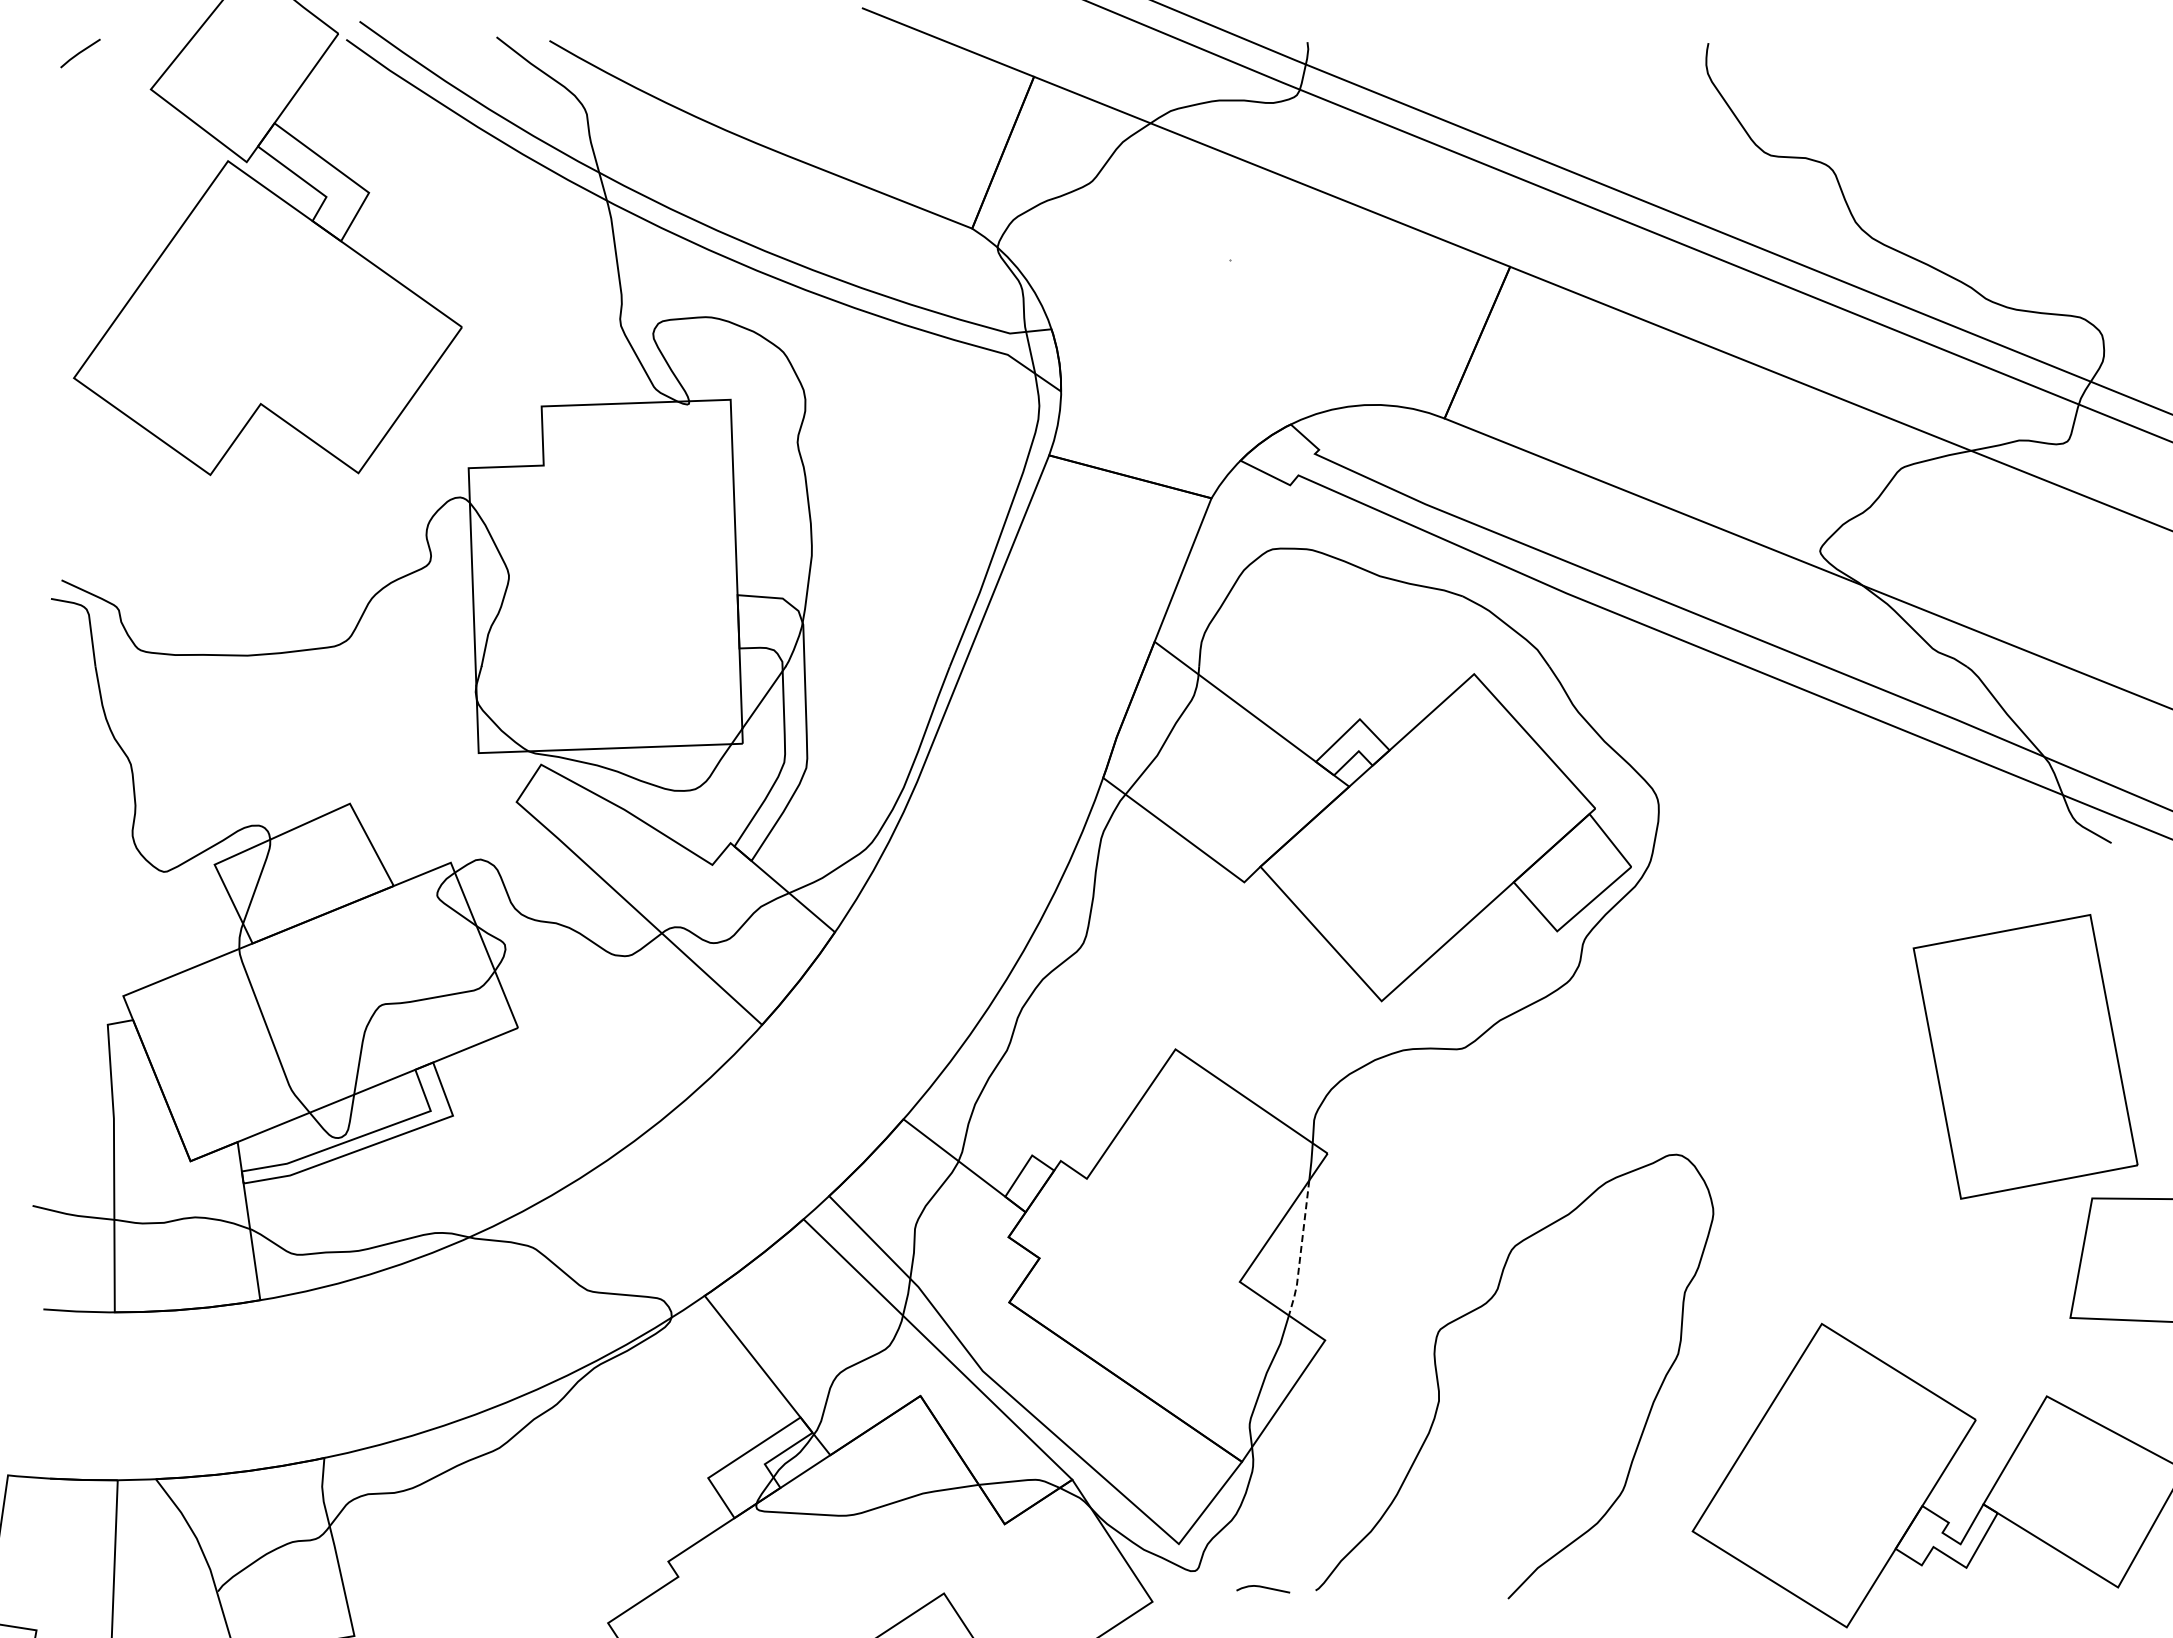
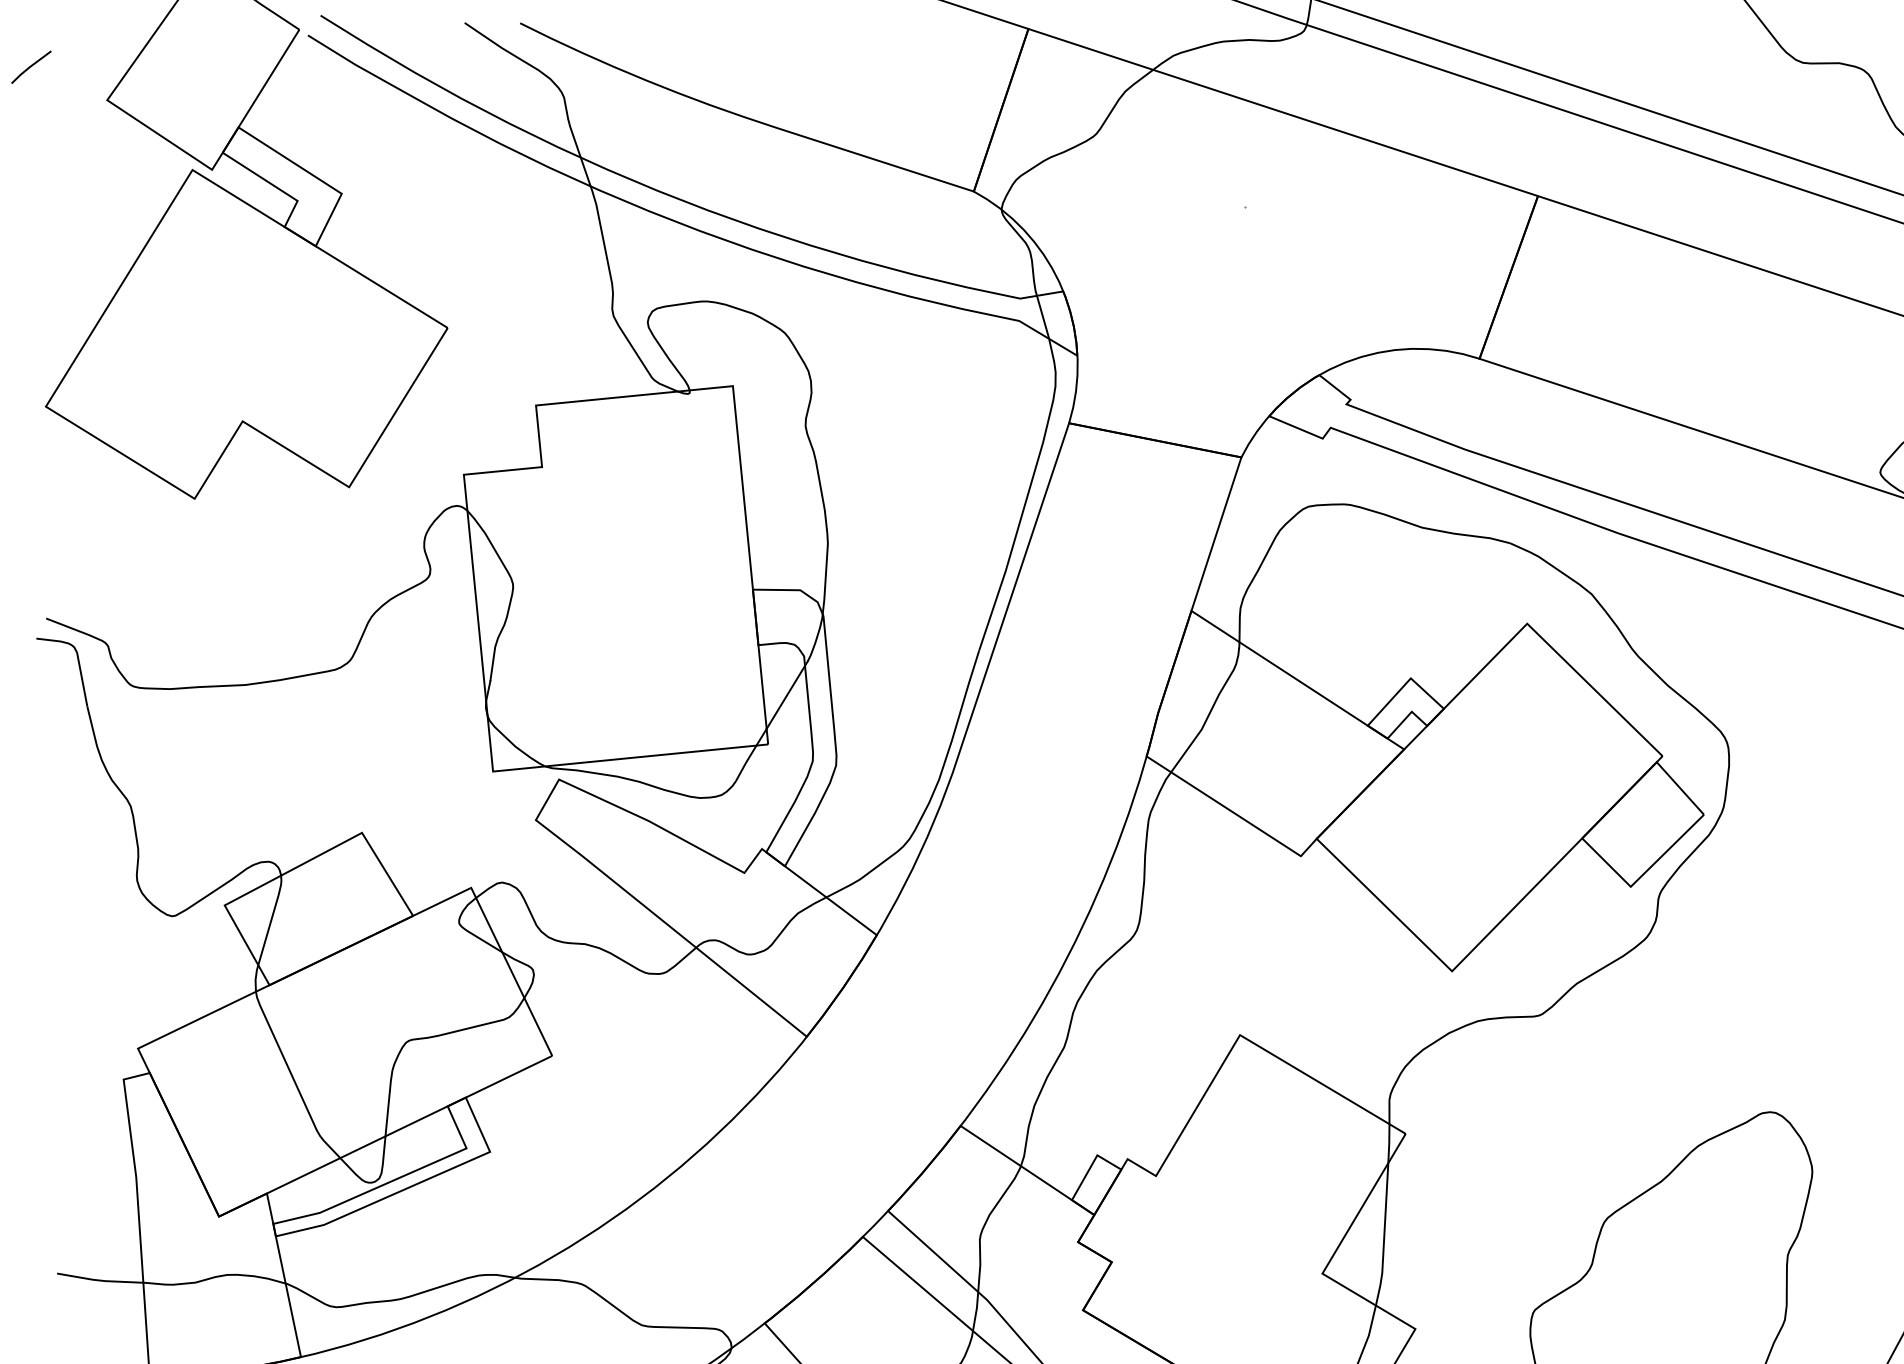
line: (1301, 1249) -> (1384, 1235), dashed -> solid

